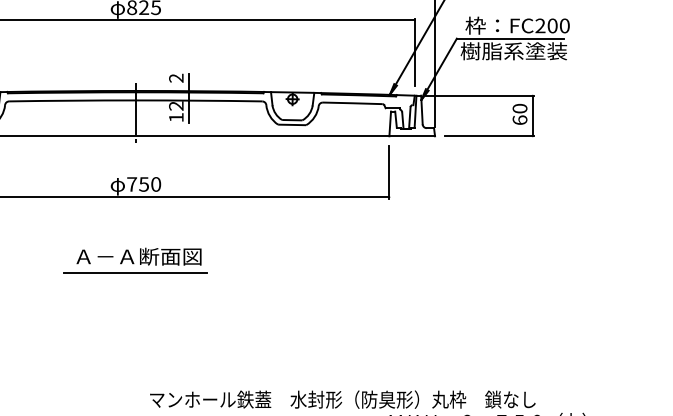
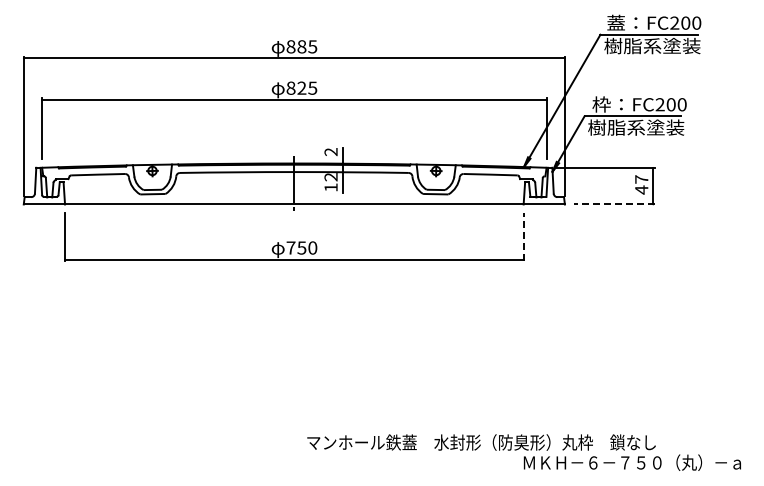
text: (519, 114) -> (641, 184), 60 -> 47
line: (489, 136) -> (614, 204), solid -> dashed
line: (389, 171) -> (523, 236), solid -> dashed
part: (135, 260) -> (294, 316), removed

